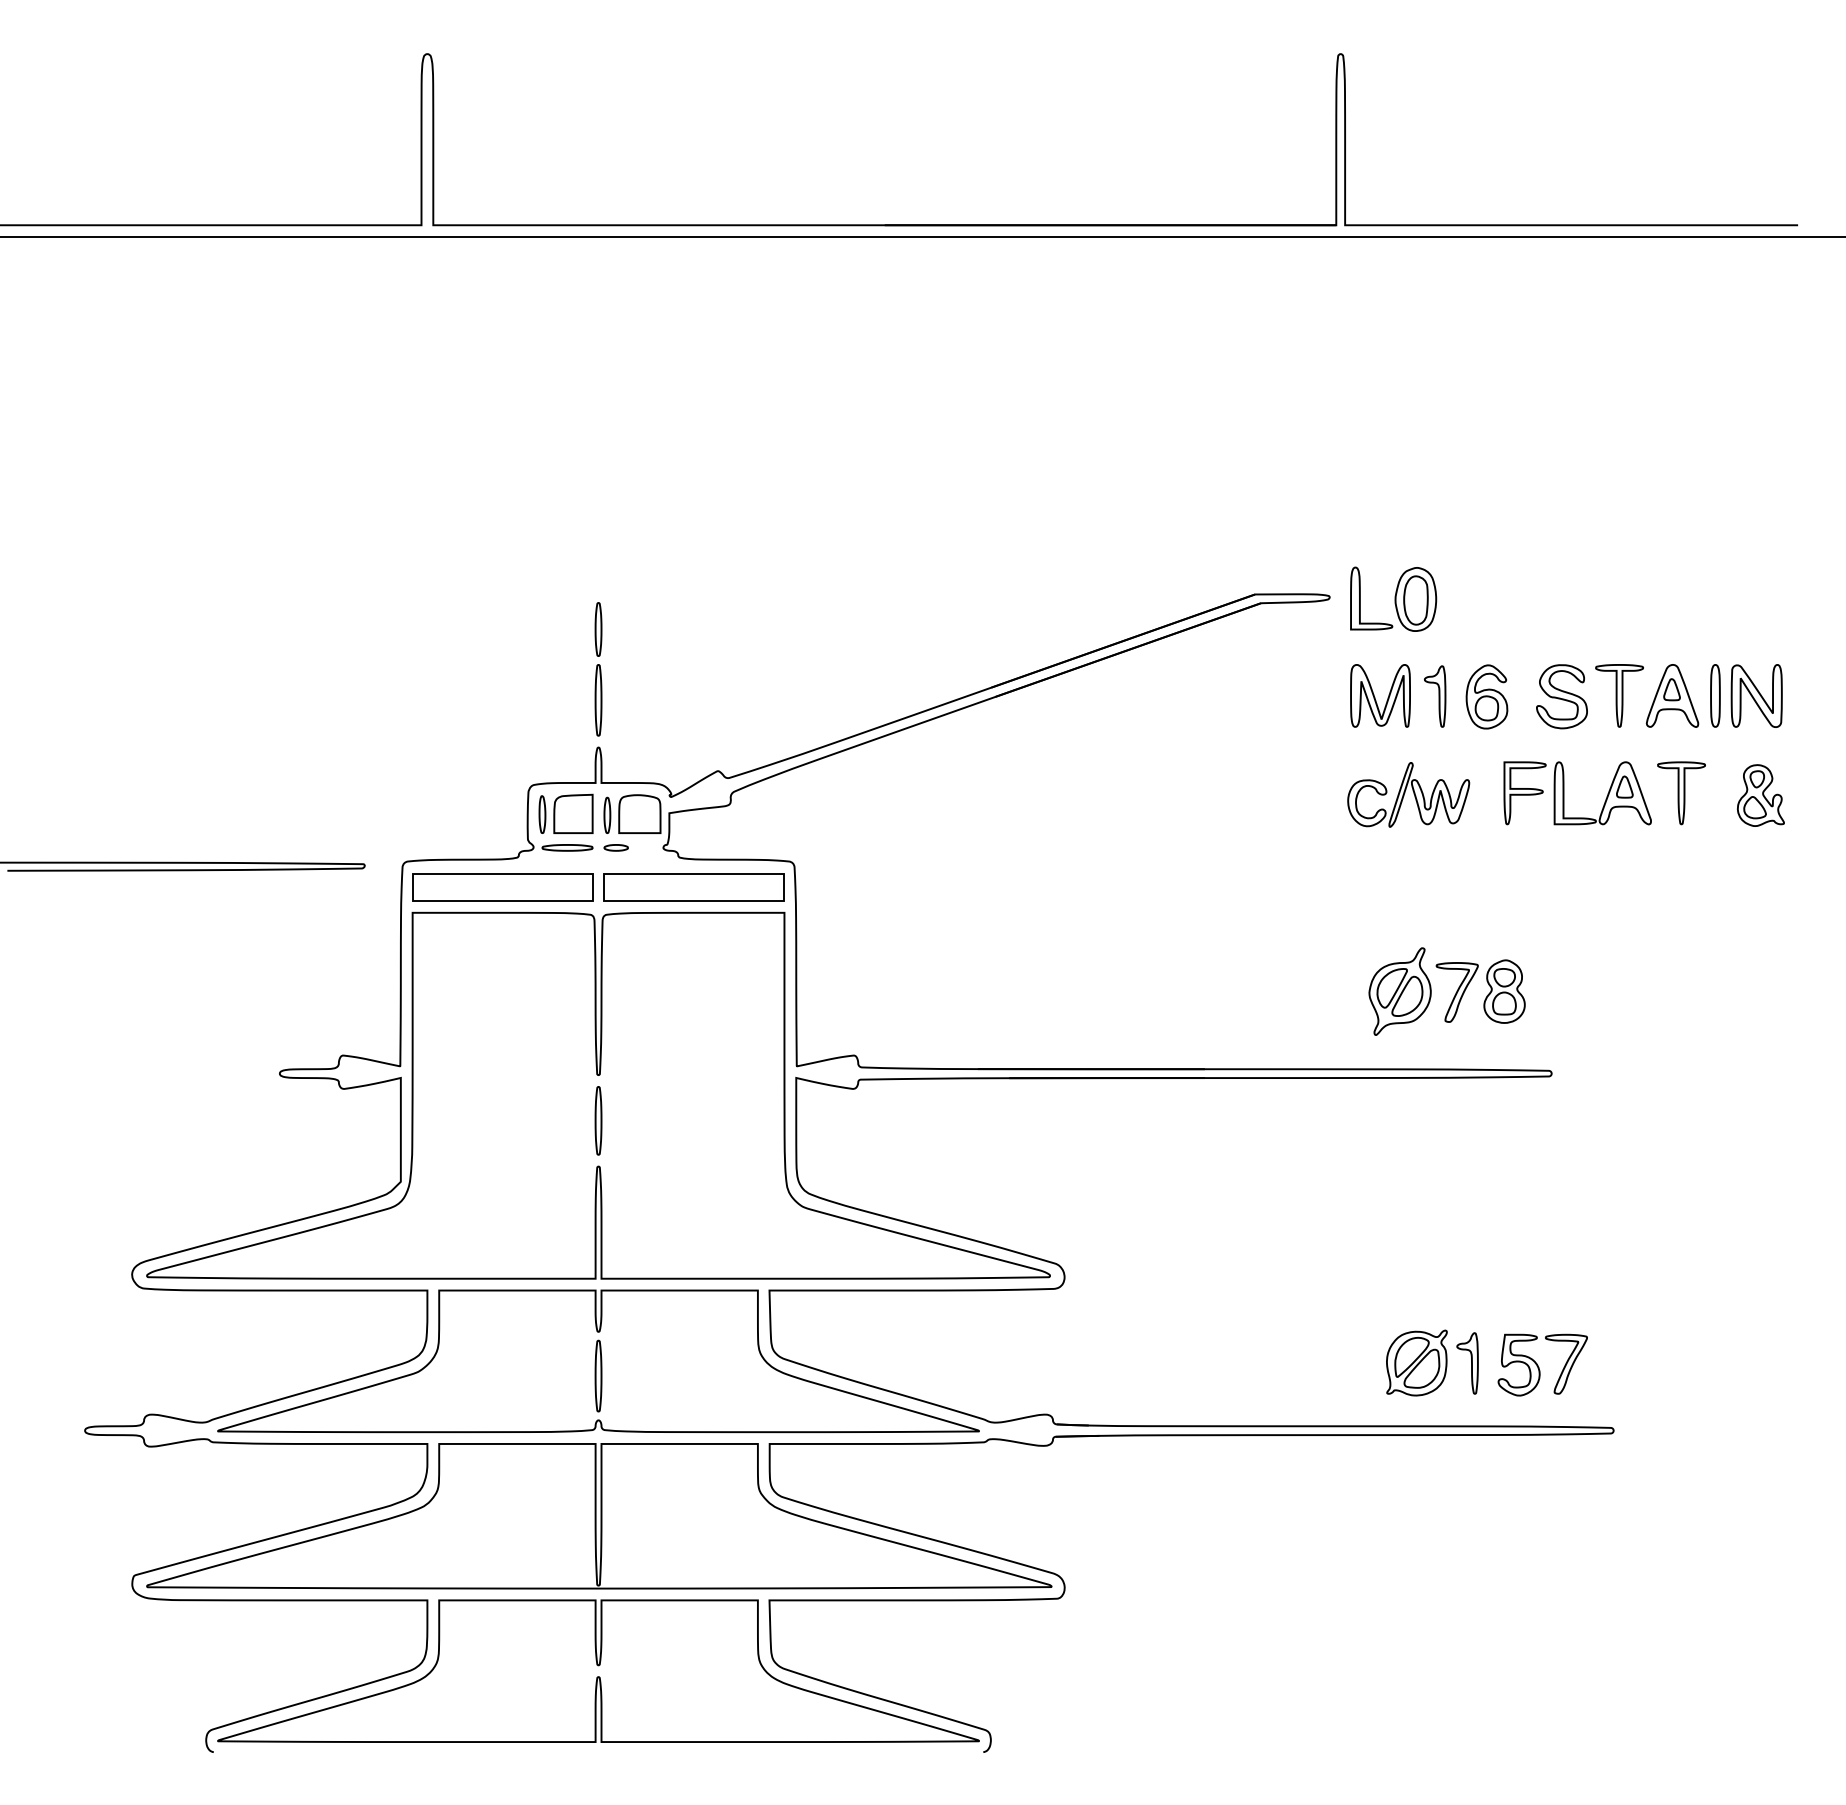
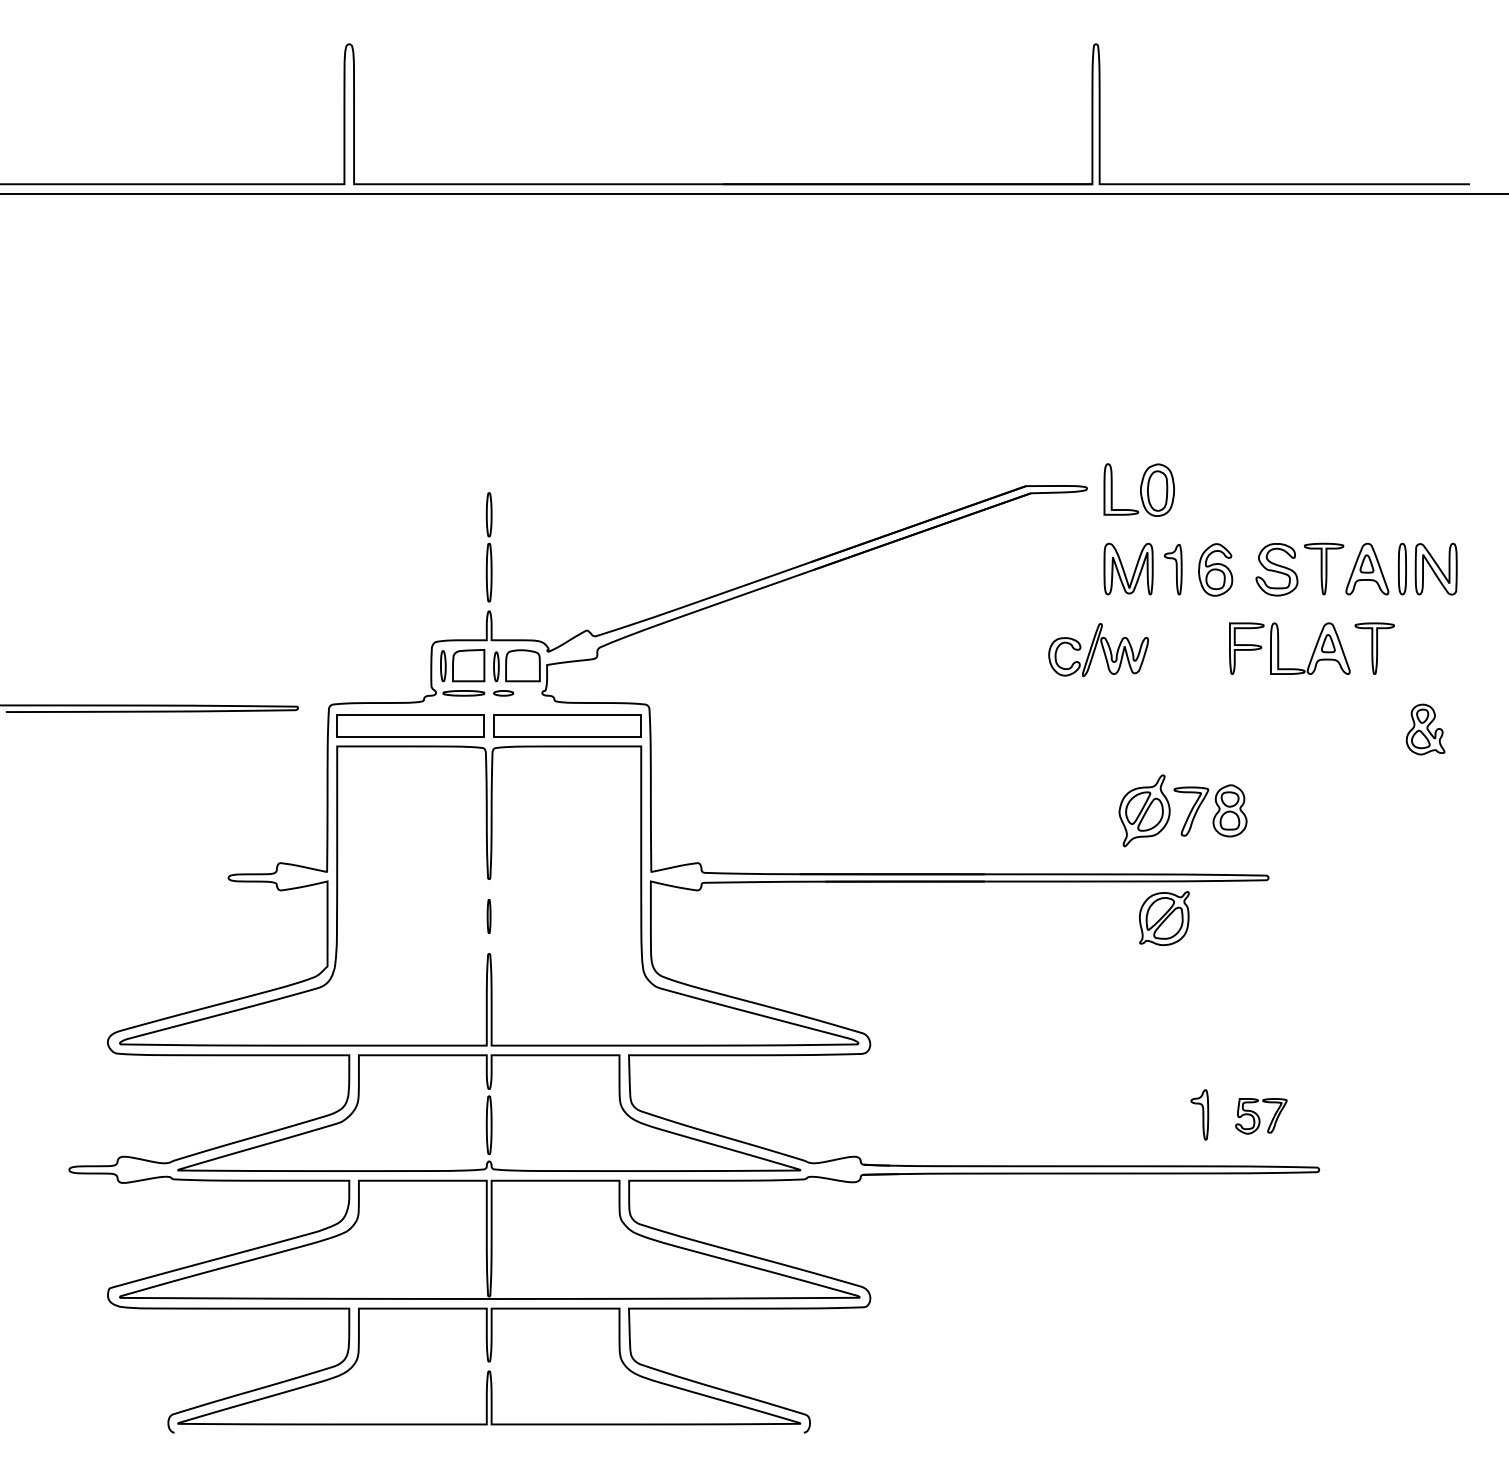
part: (1408, 794) -> (1098, 649), moved
part: (1760, 795) -> (1425, 729), moved
part: (597, 1120) -> (488, 916), size x0.6
part: (1417, 1362) -> (1164, 918), moved
part: (1543, 1365) -> (1261, 1116), size x0.7

